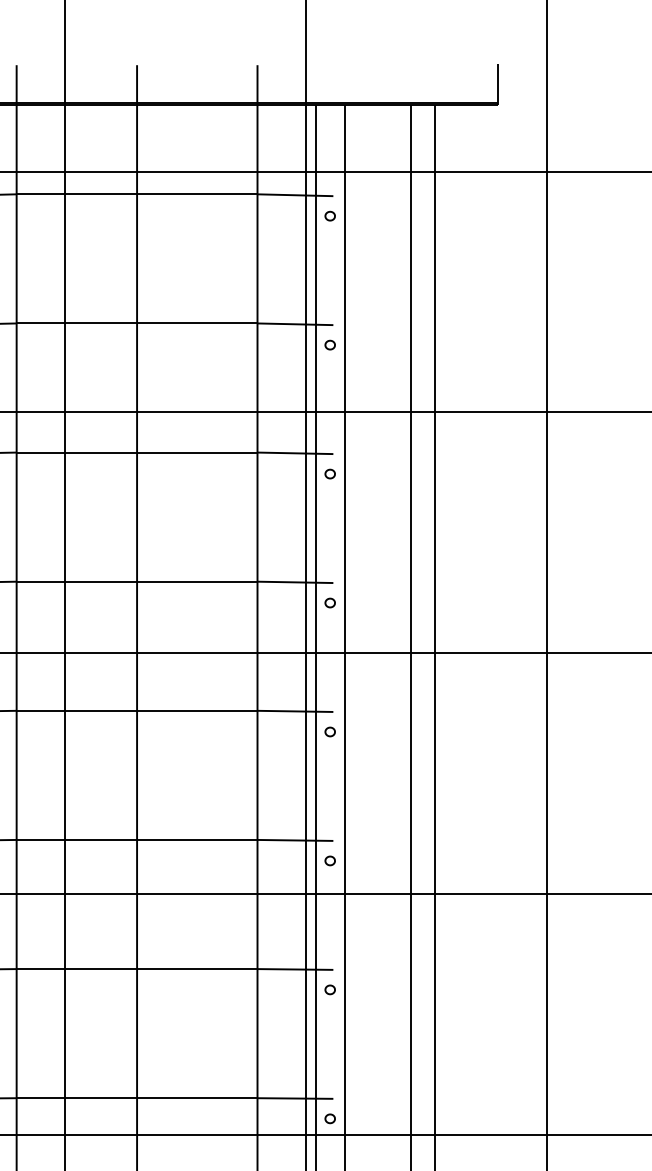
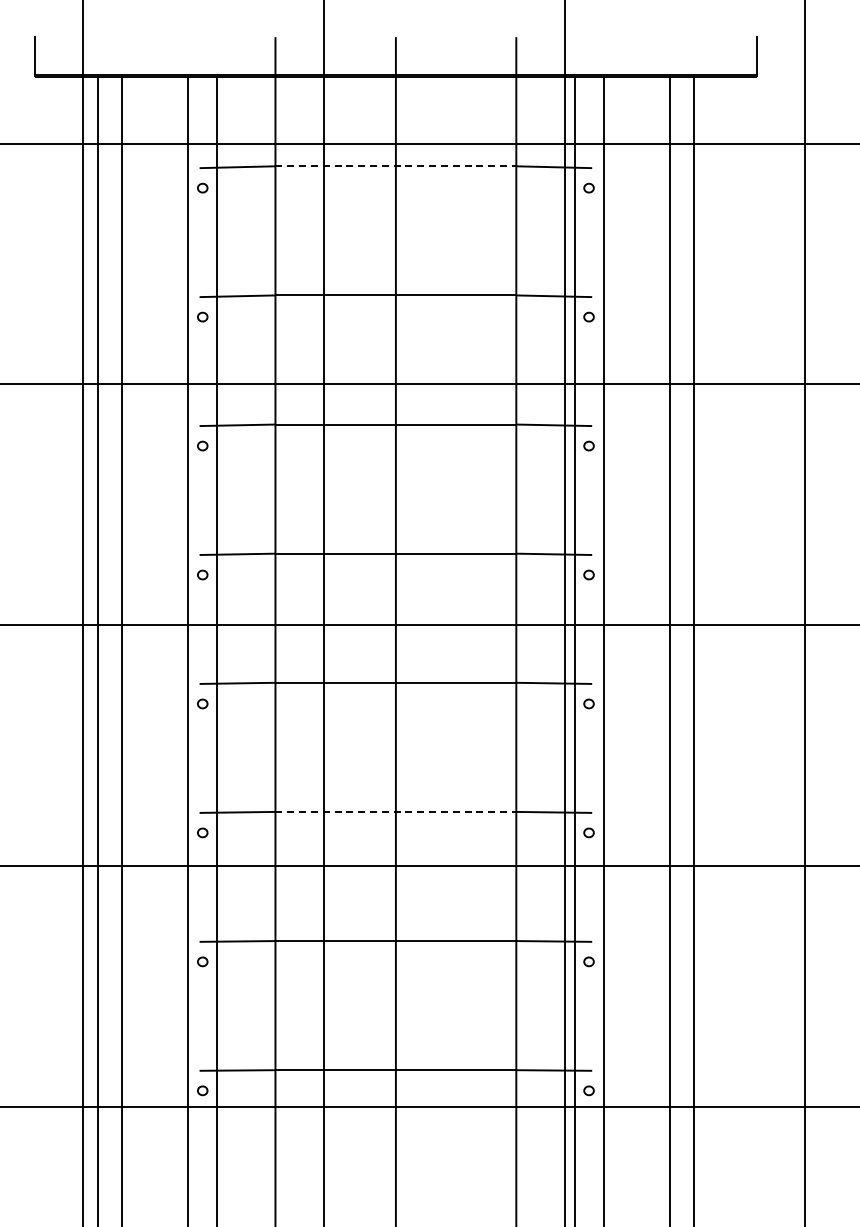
line: (137, 194) -> (396, 166), solid -> dashed
line: (137, 839) -> (396, 811), solid -> dashed

